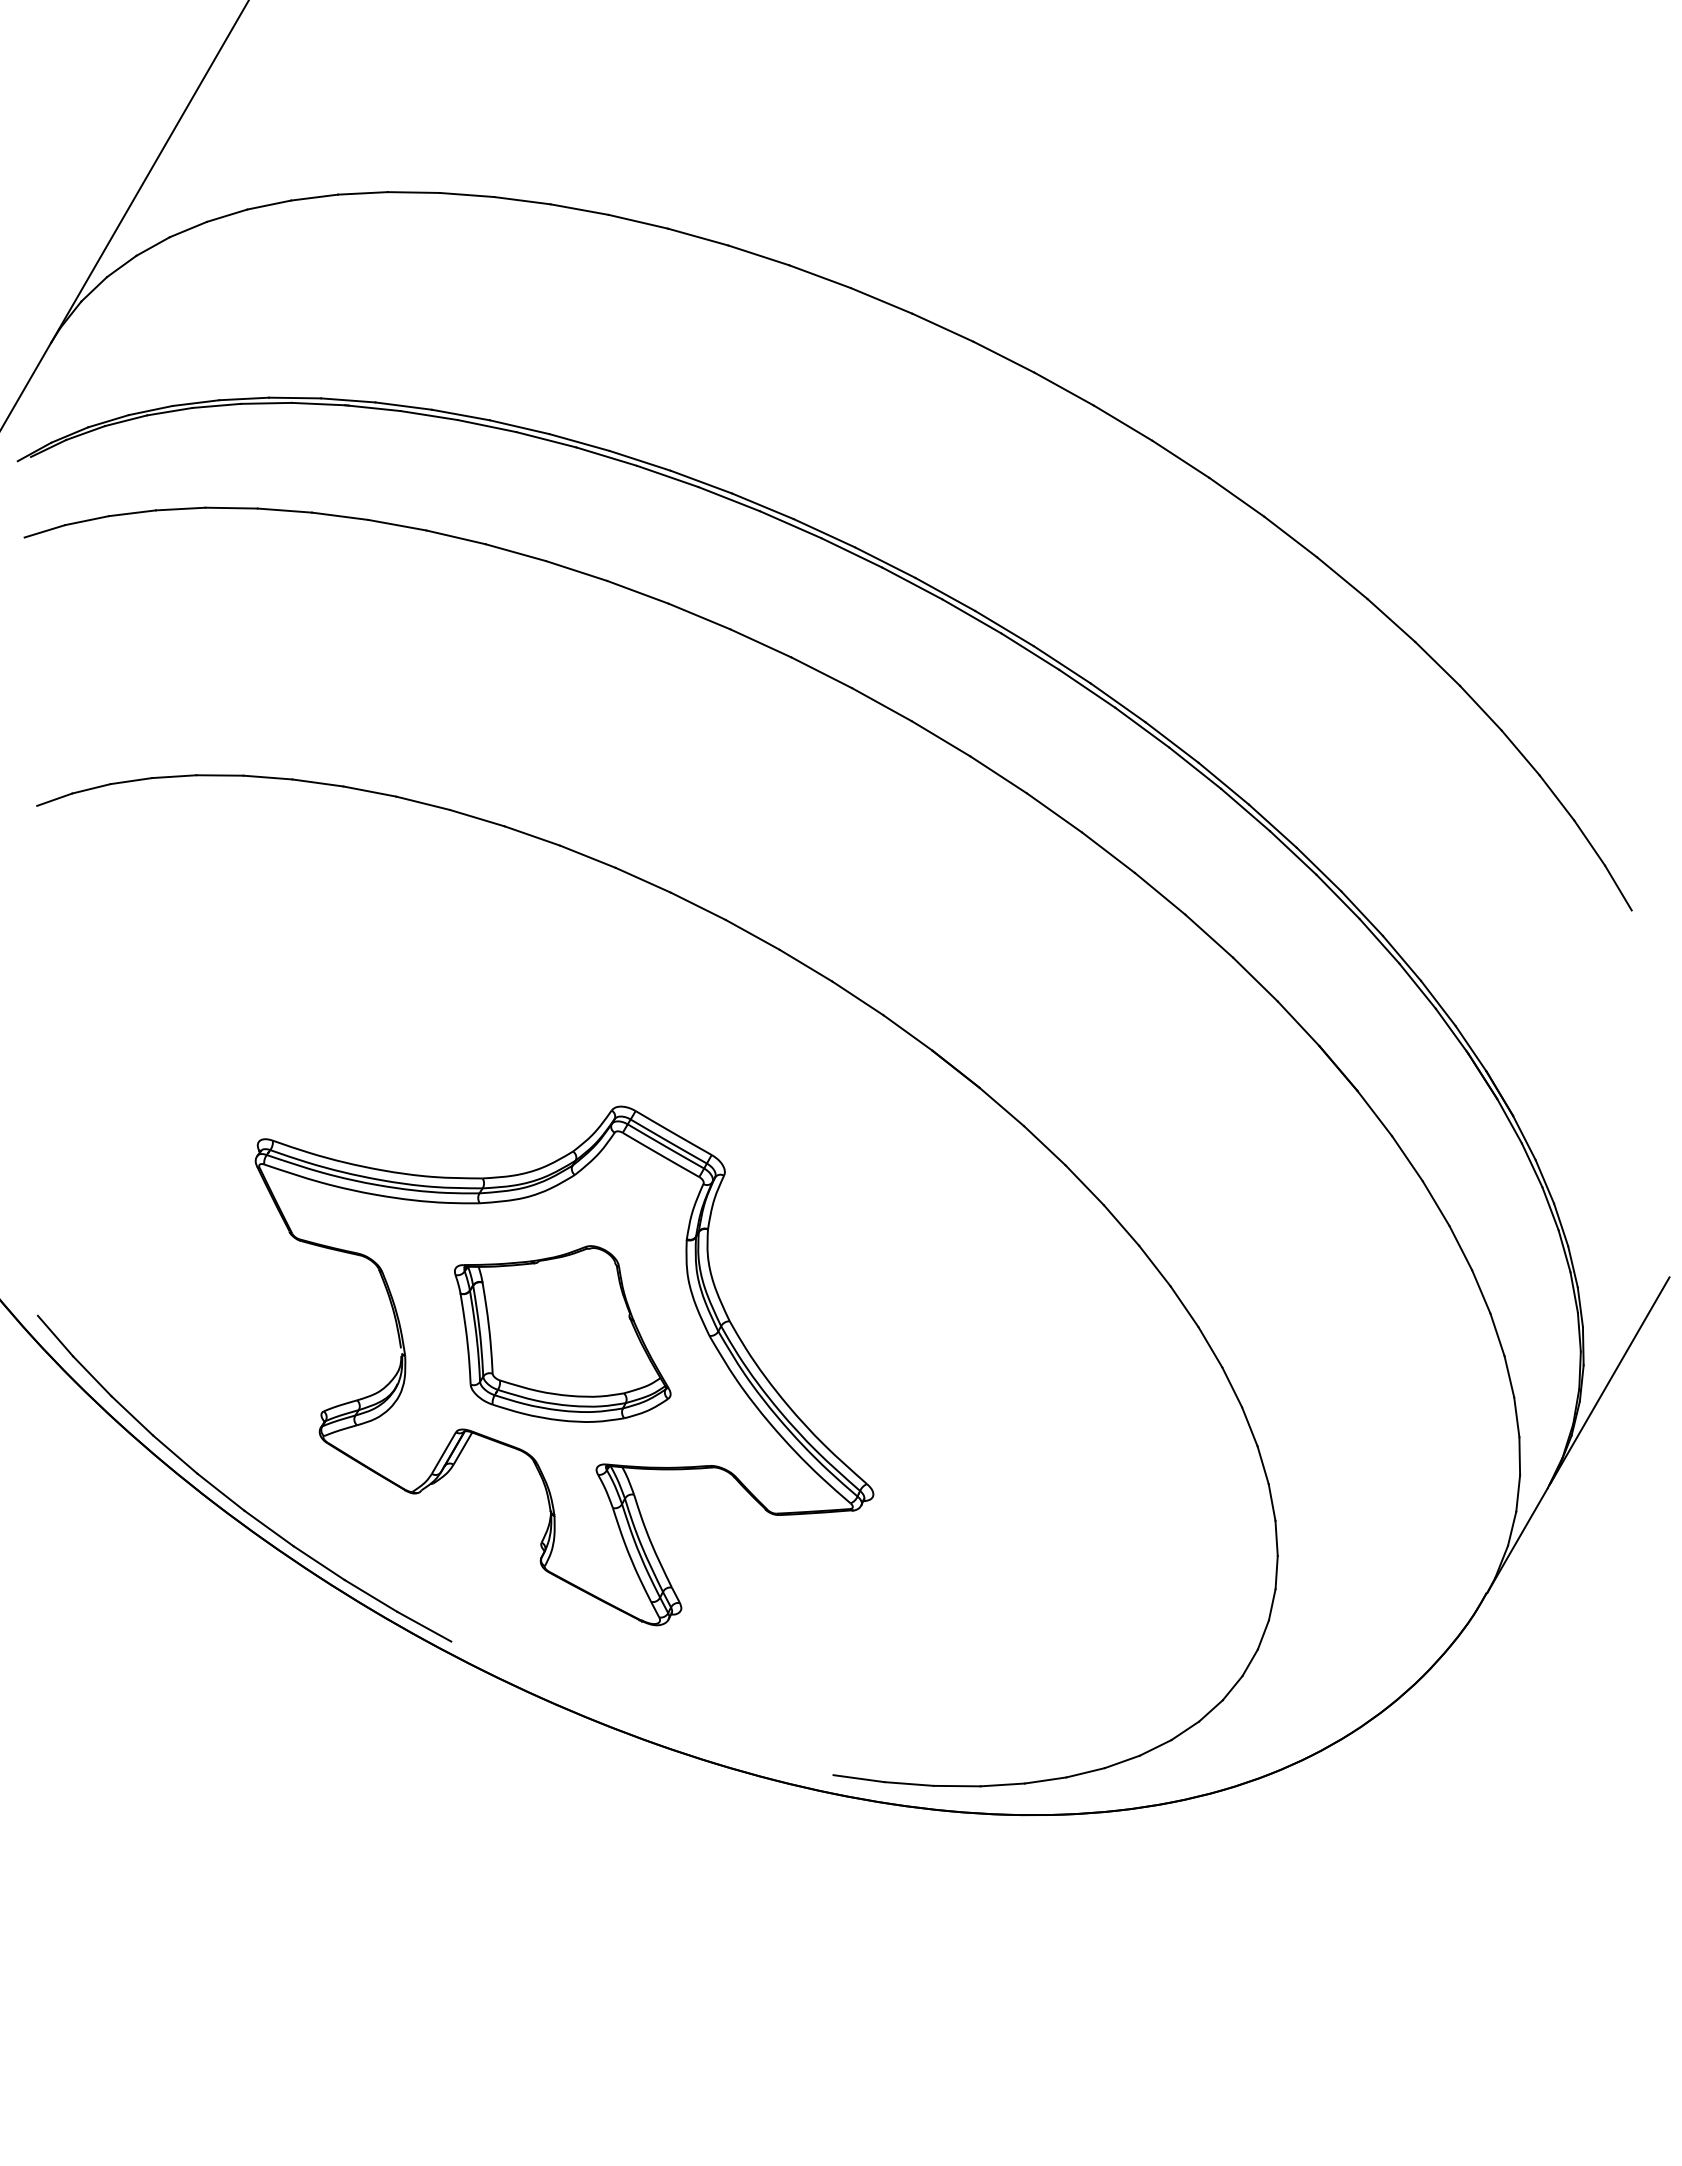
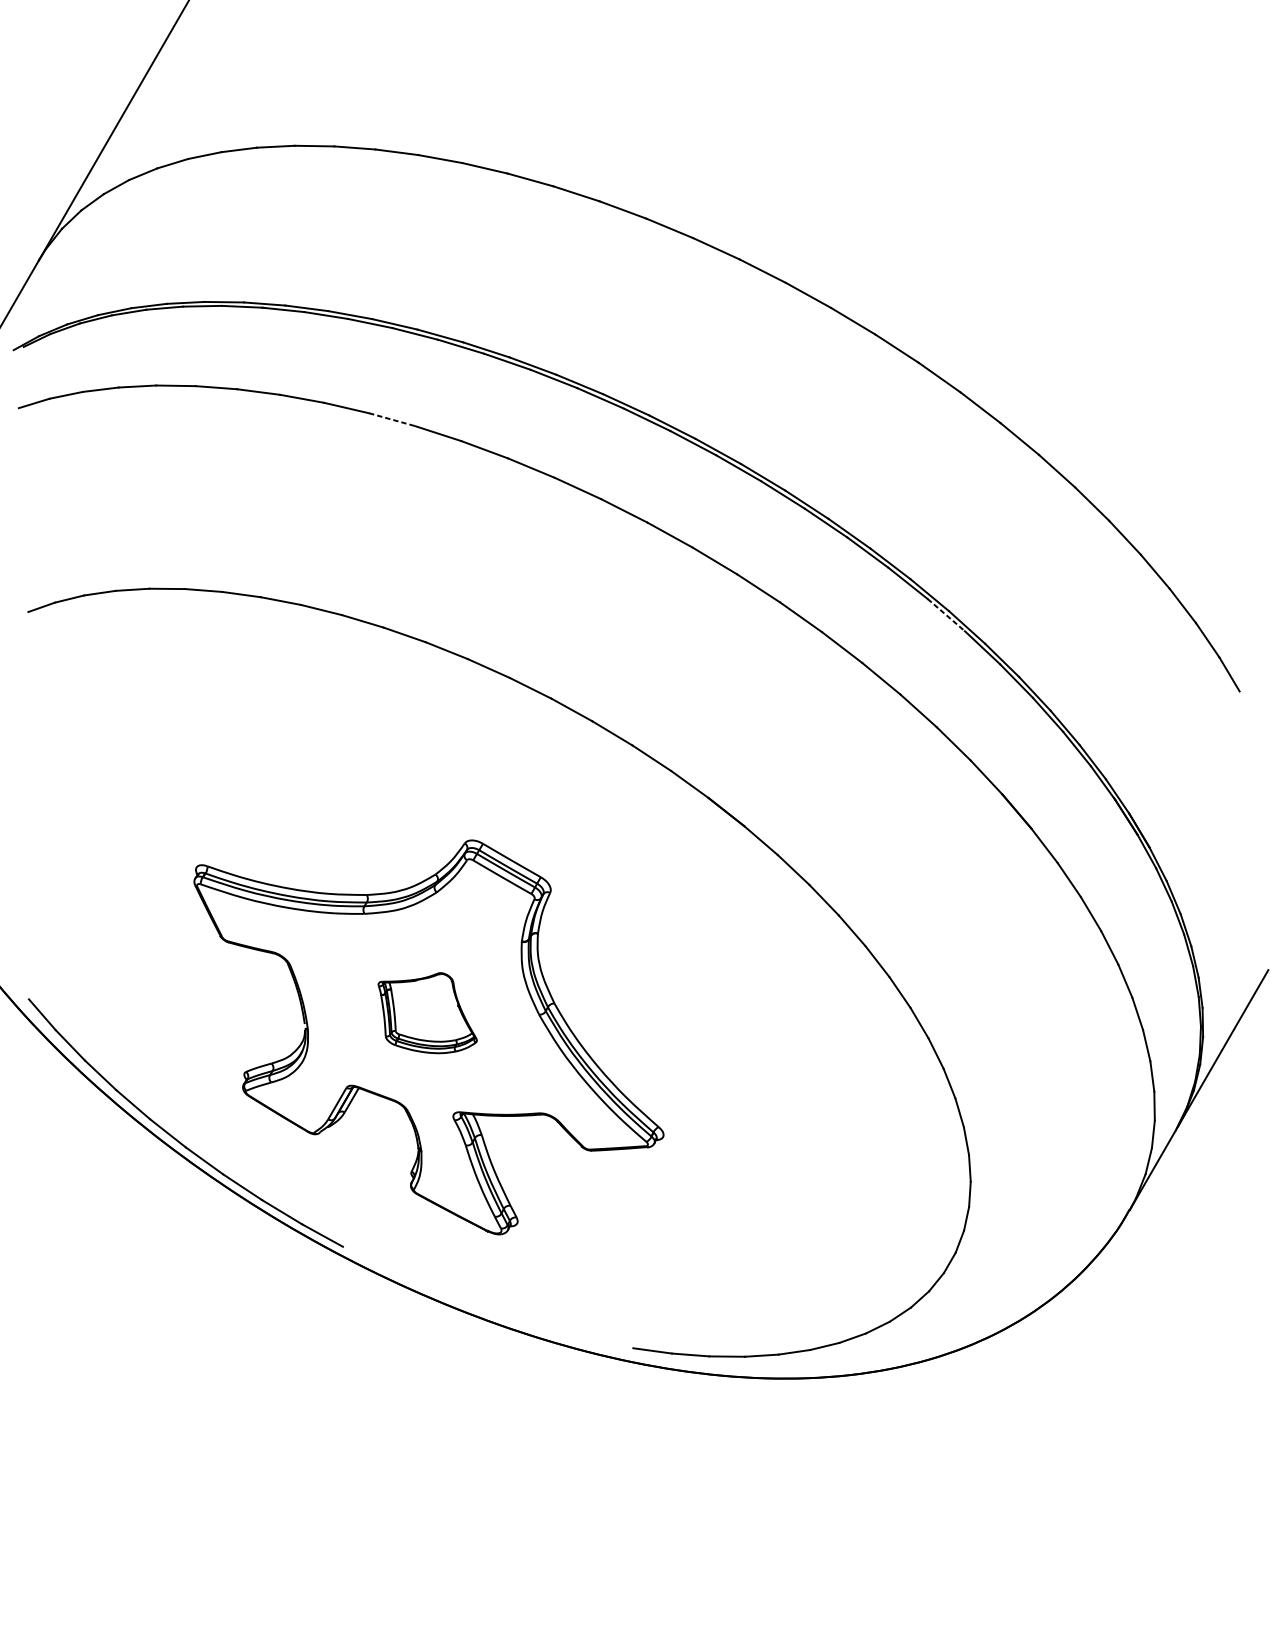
line: (516, 552) -> (392, 419), solid -> dashed
line: (1245, 810) -> (946, 615), solid -> dashed
part: (562, 1333) -> (427, 1012), size x0.6

